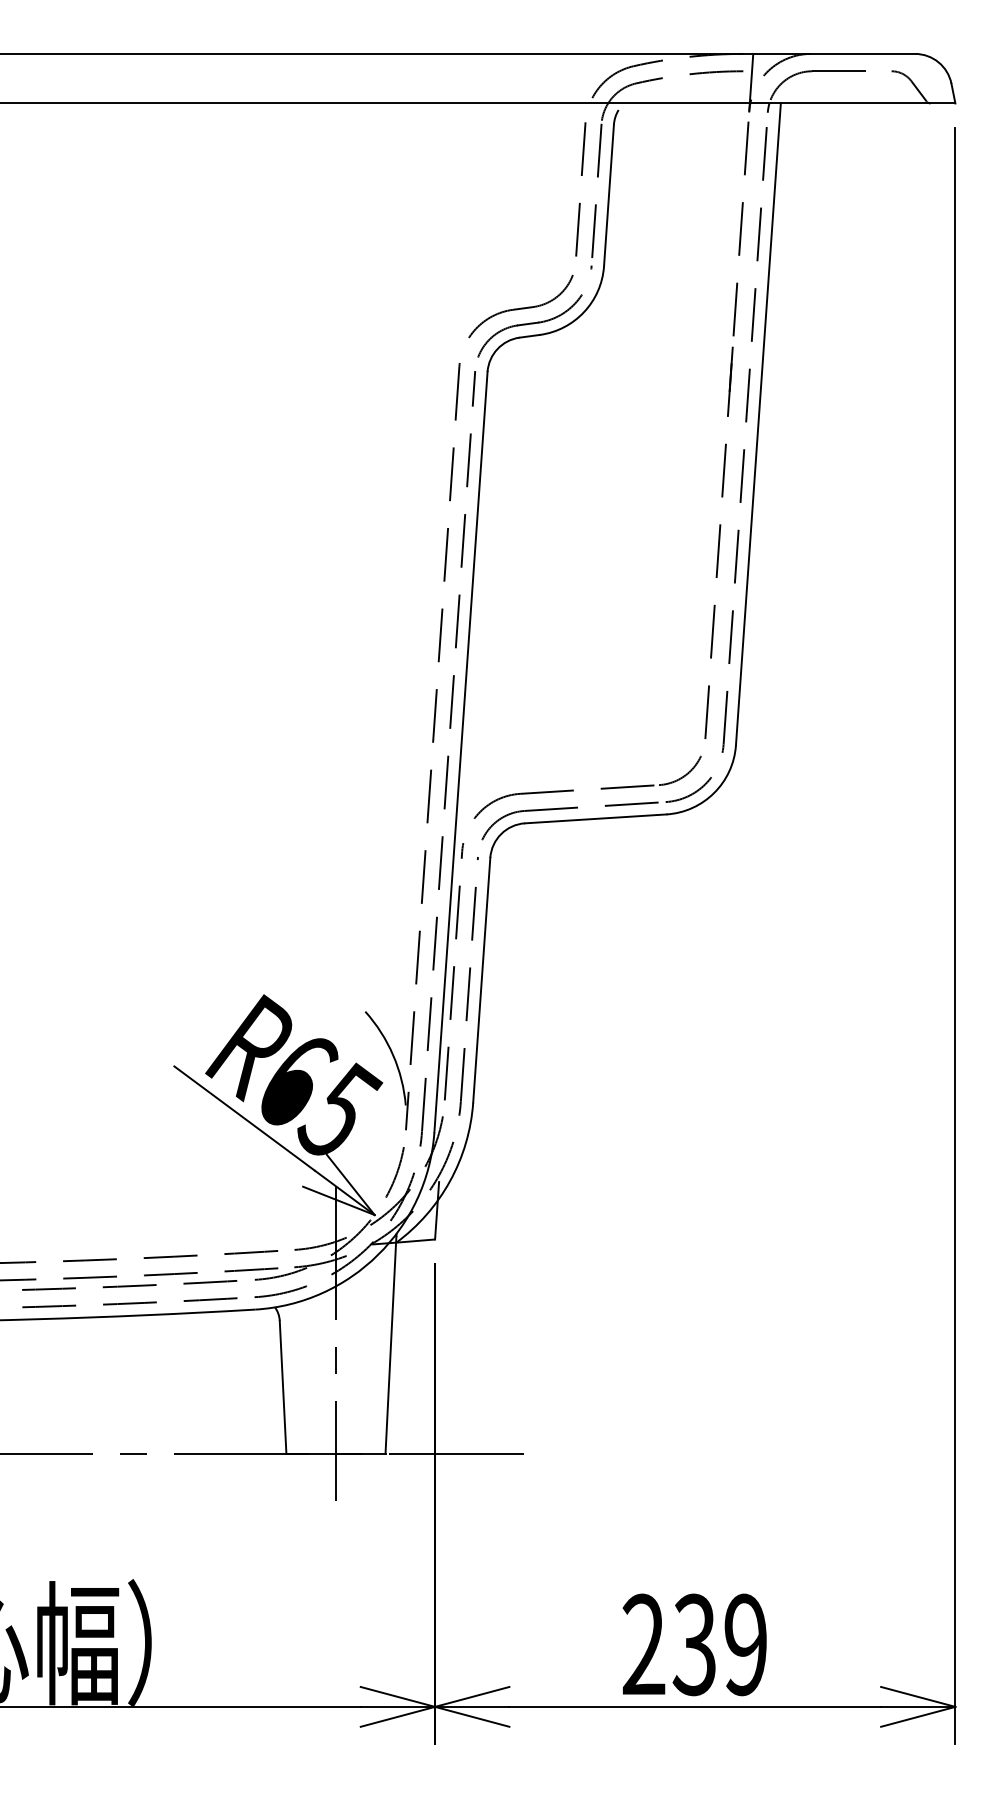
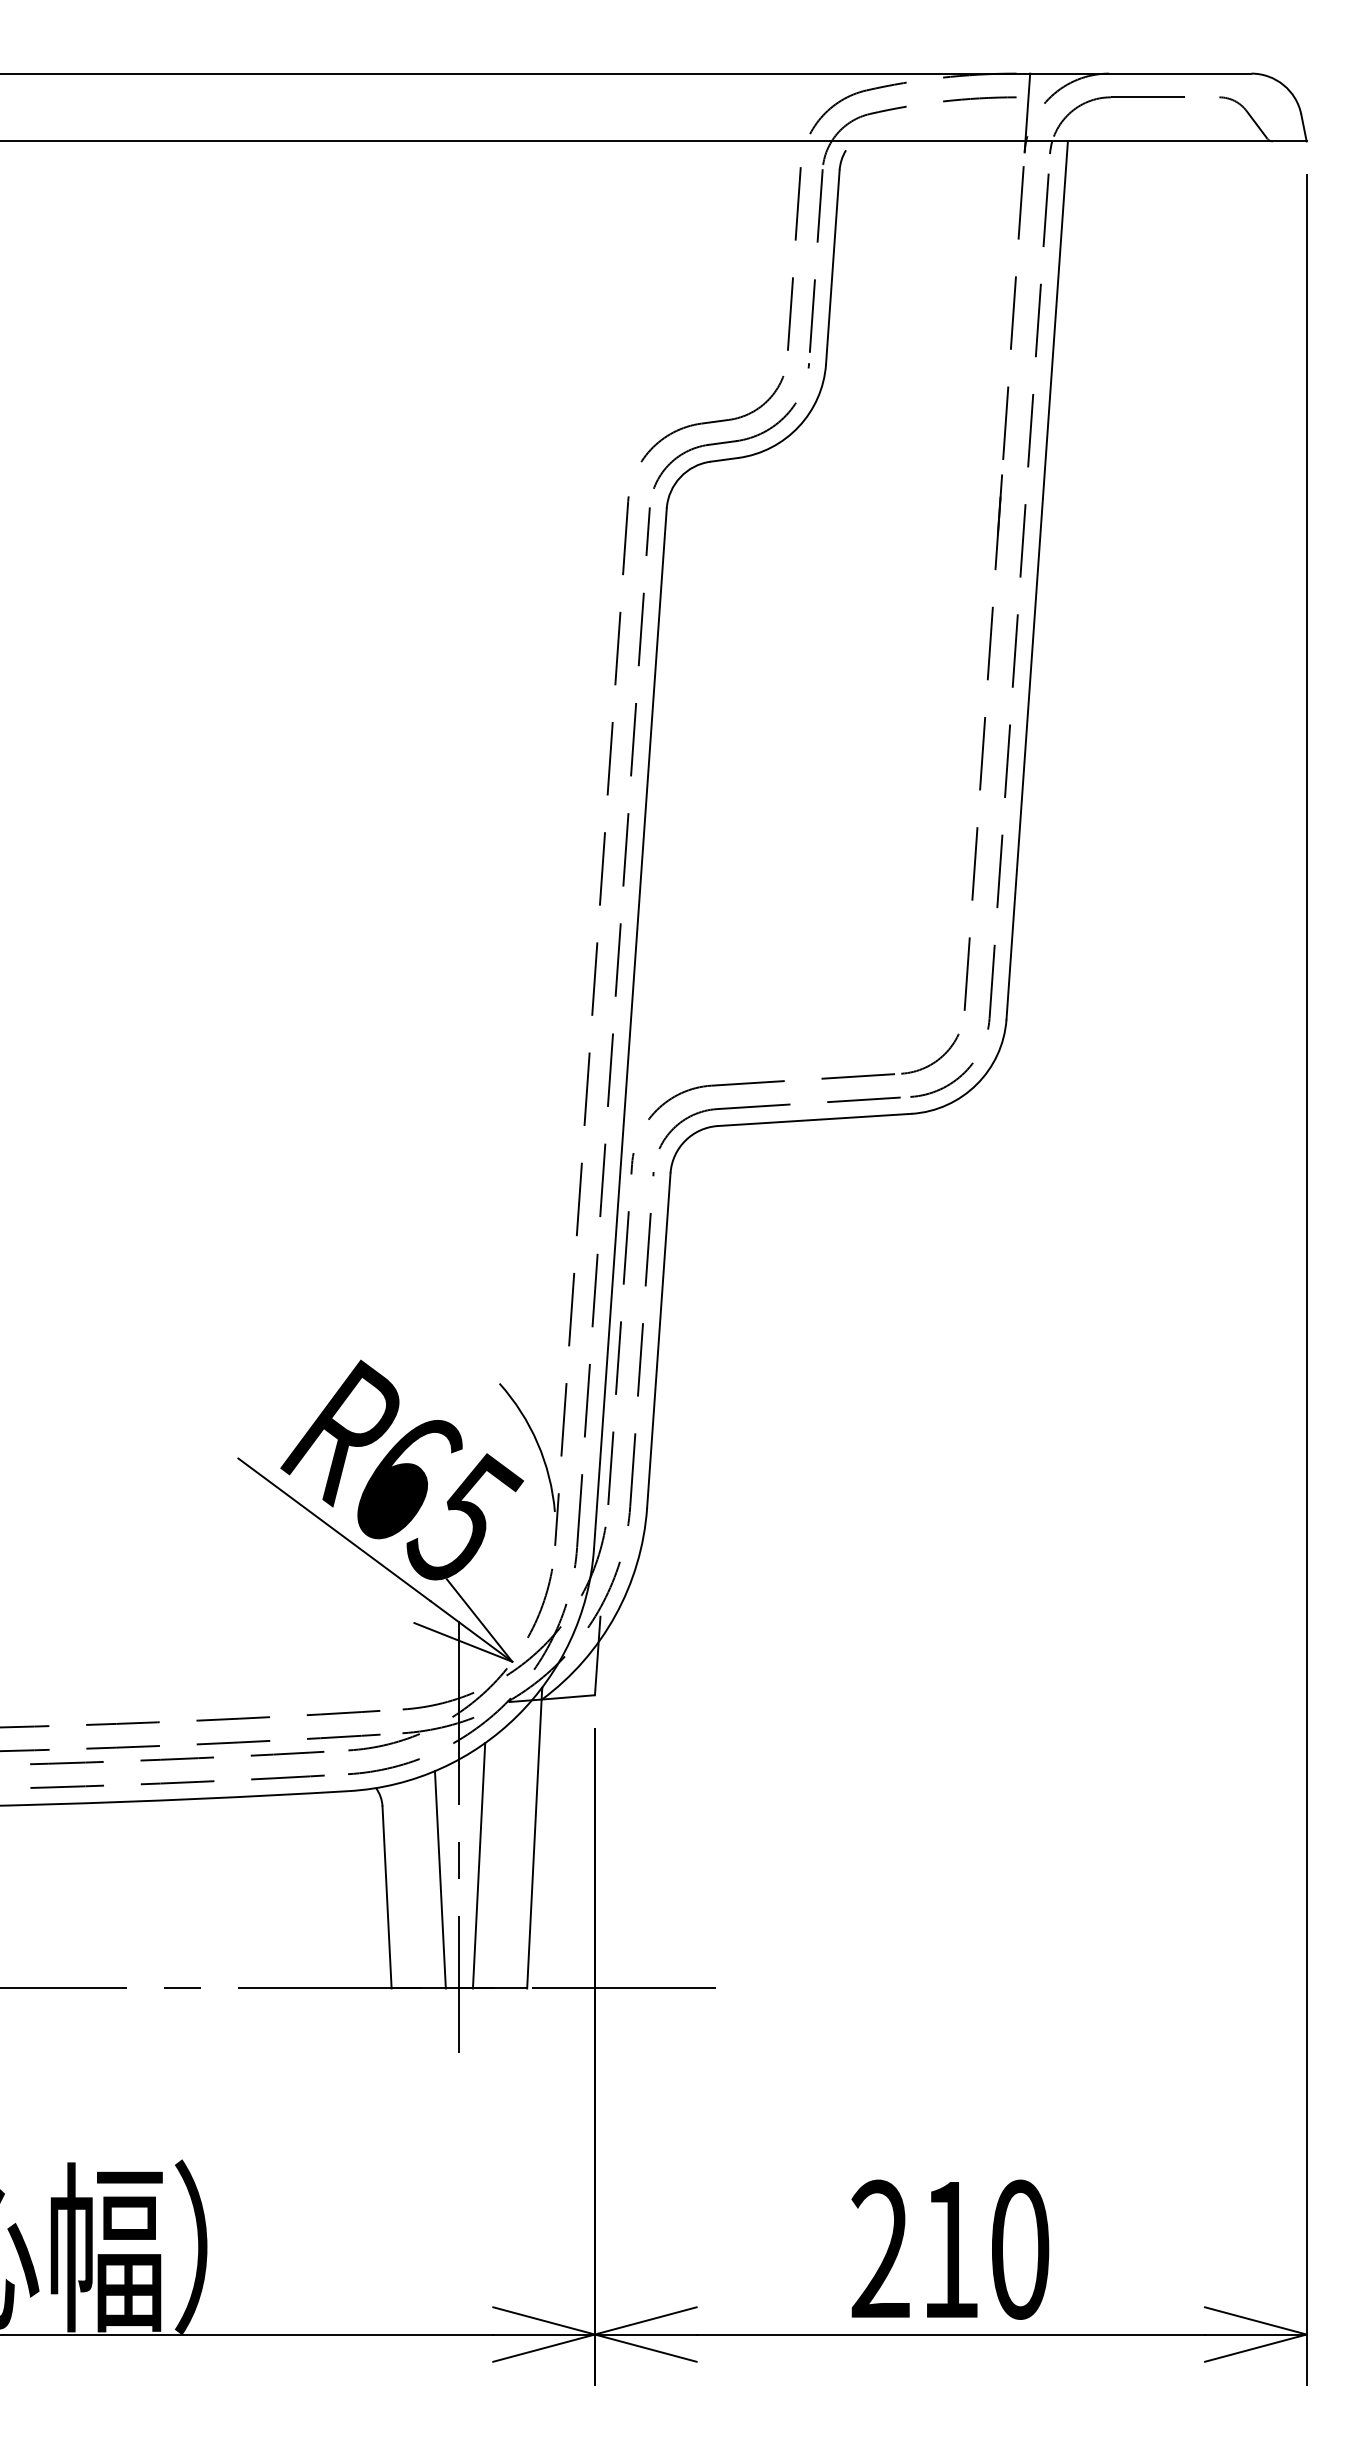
line: (349, 1363) -> (477, 1864), added
line: (322, 1373) -> (440, 1878), added
text: (719, 1644) -> (983, 2249), 239 -> 210

